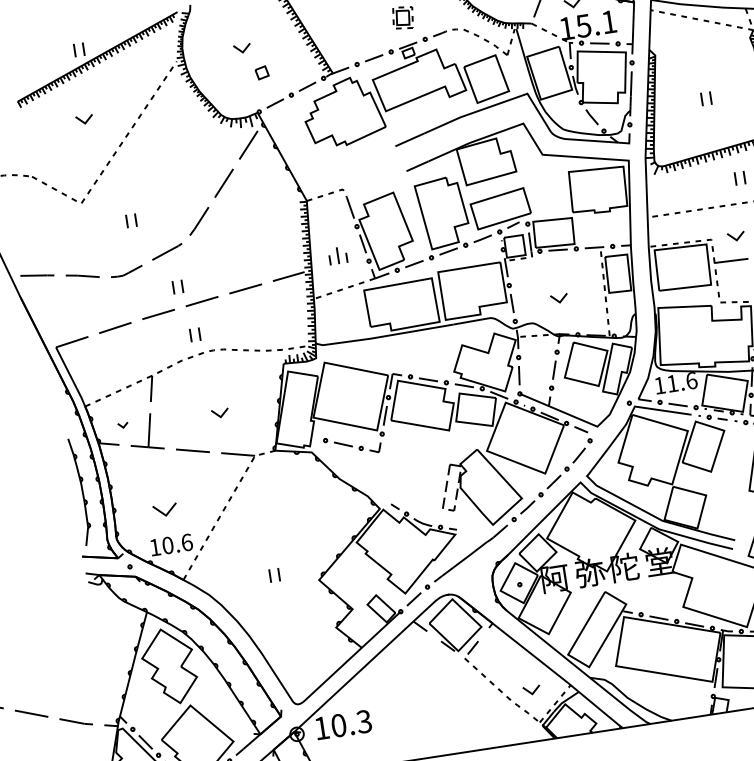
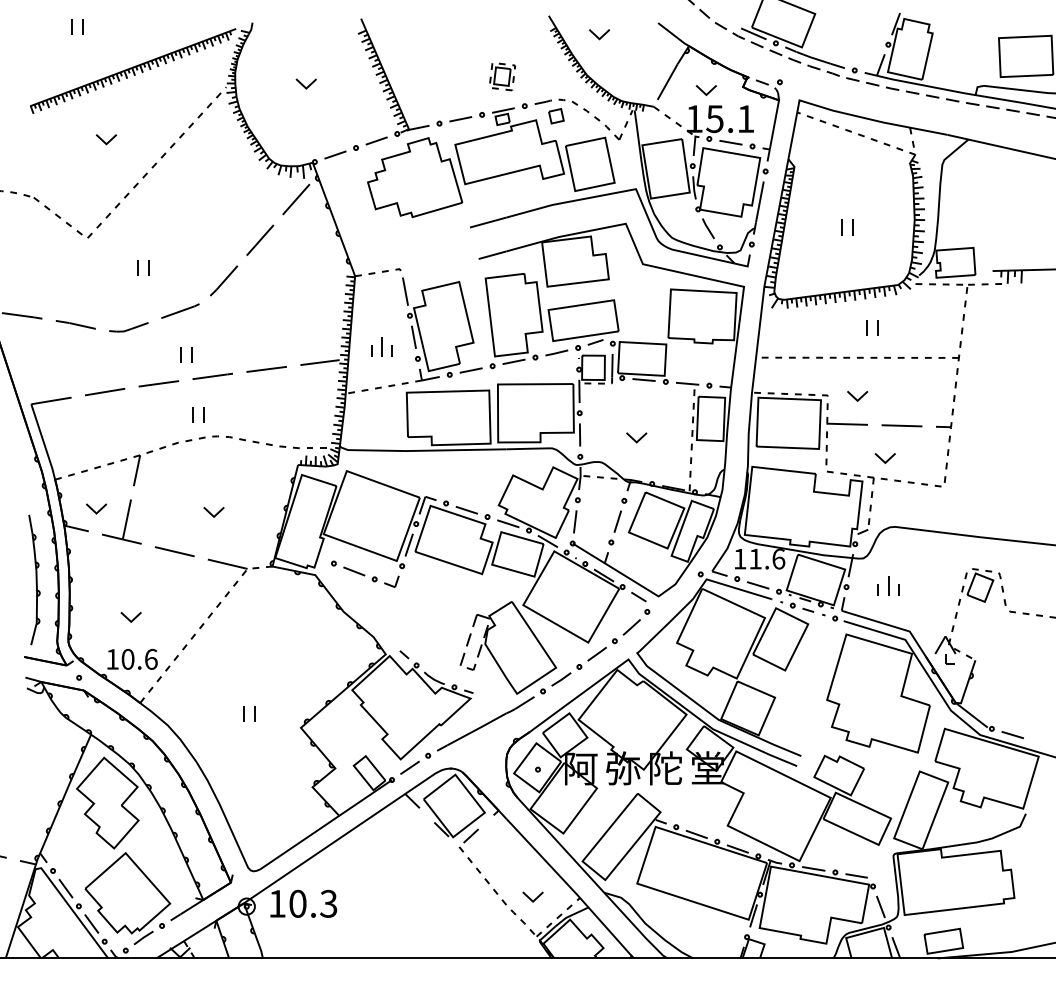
part: (78, 49) -> (77, 26), moved
part: (262, 73) -> (556, 116), moved
part: (122, 425) -> (96, 508), size x1.67
part: (164, 510) -> (130, 617), size x0.71

